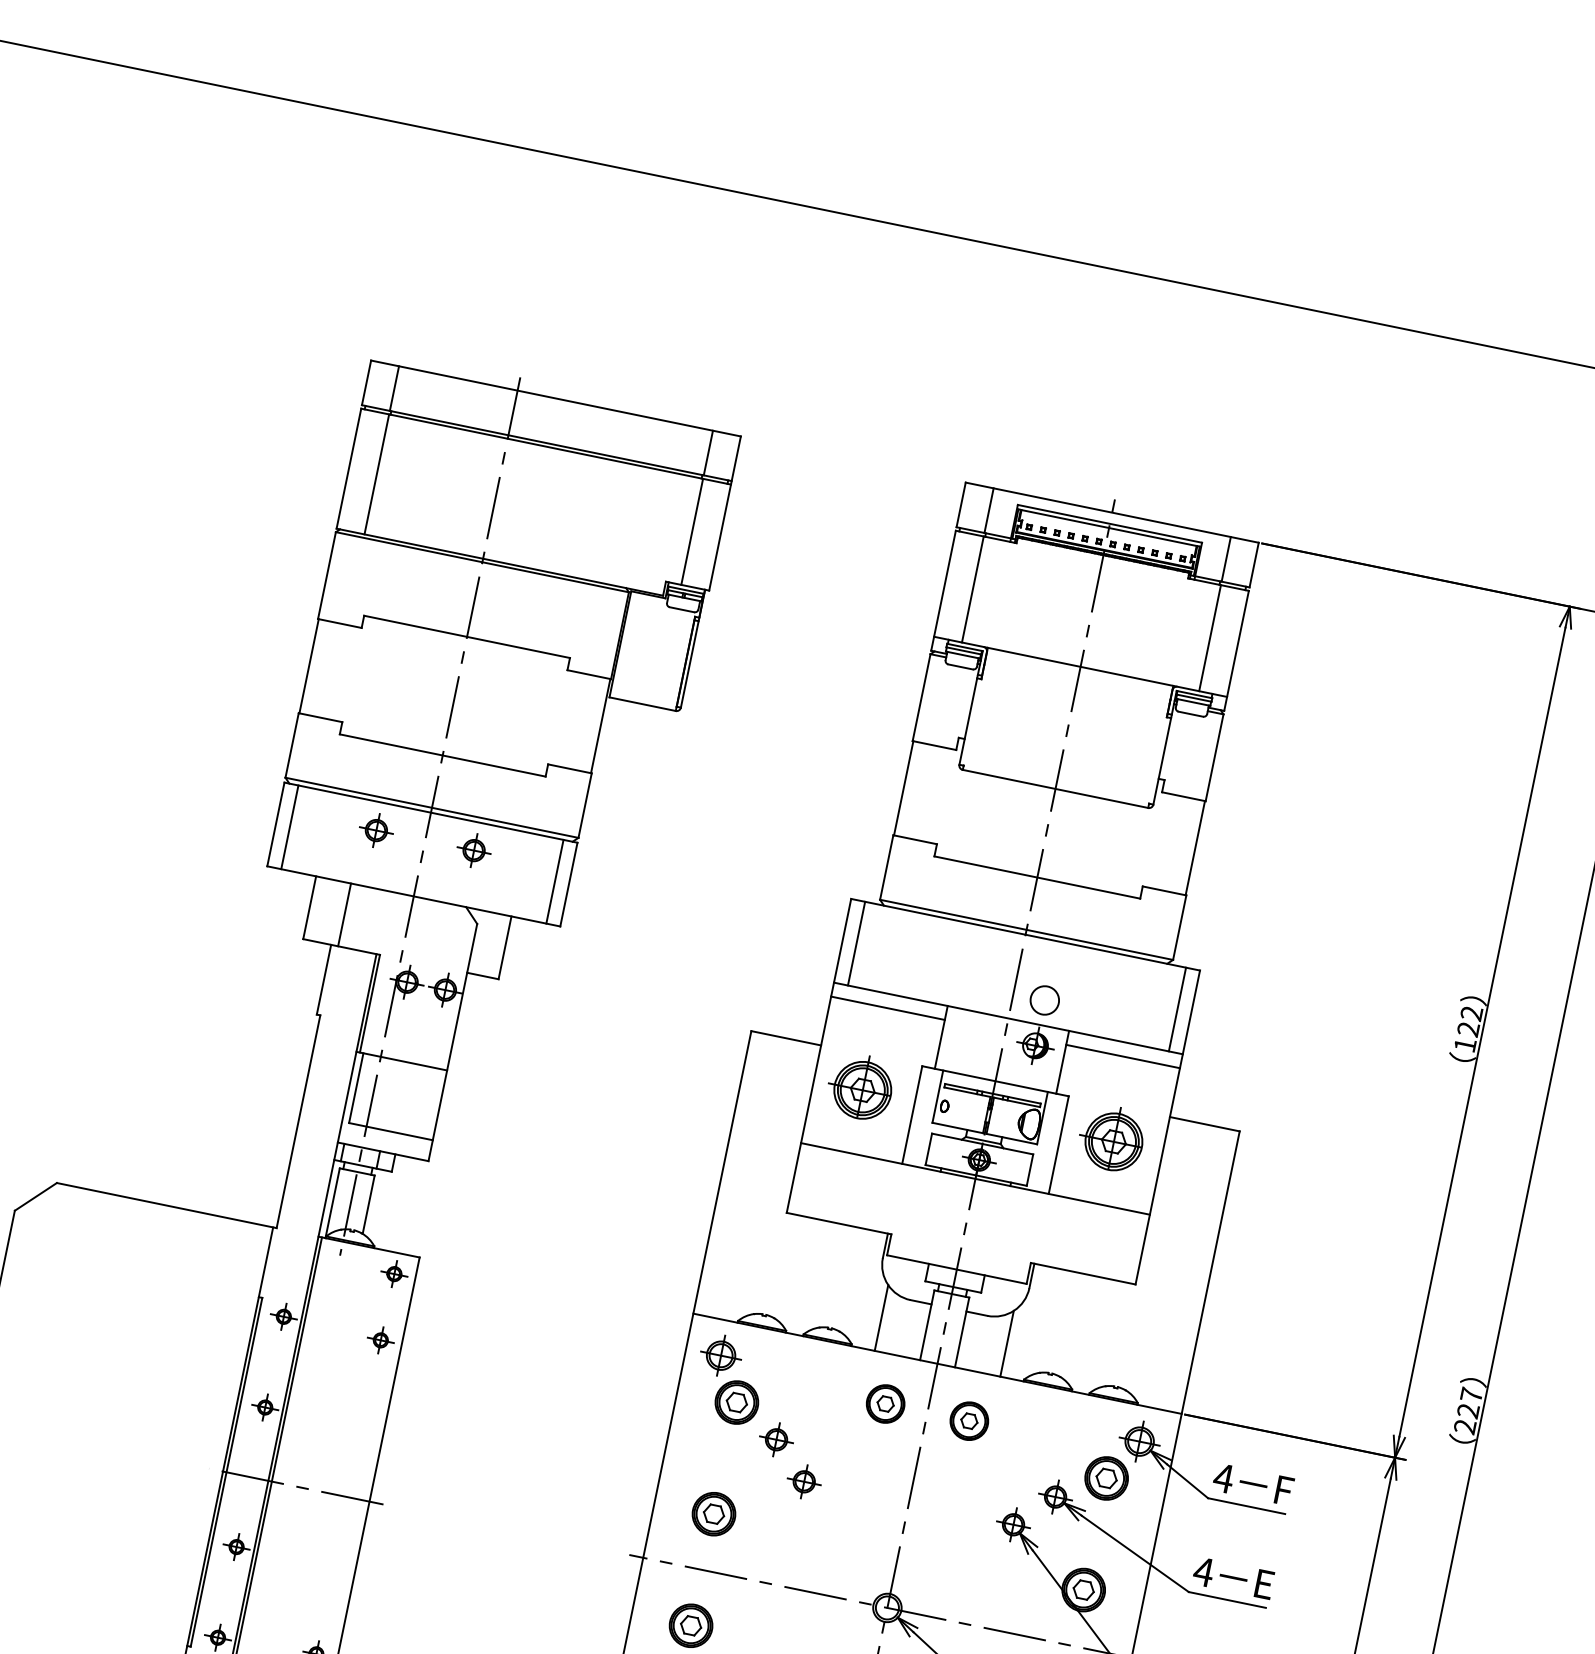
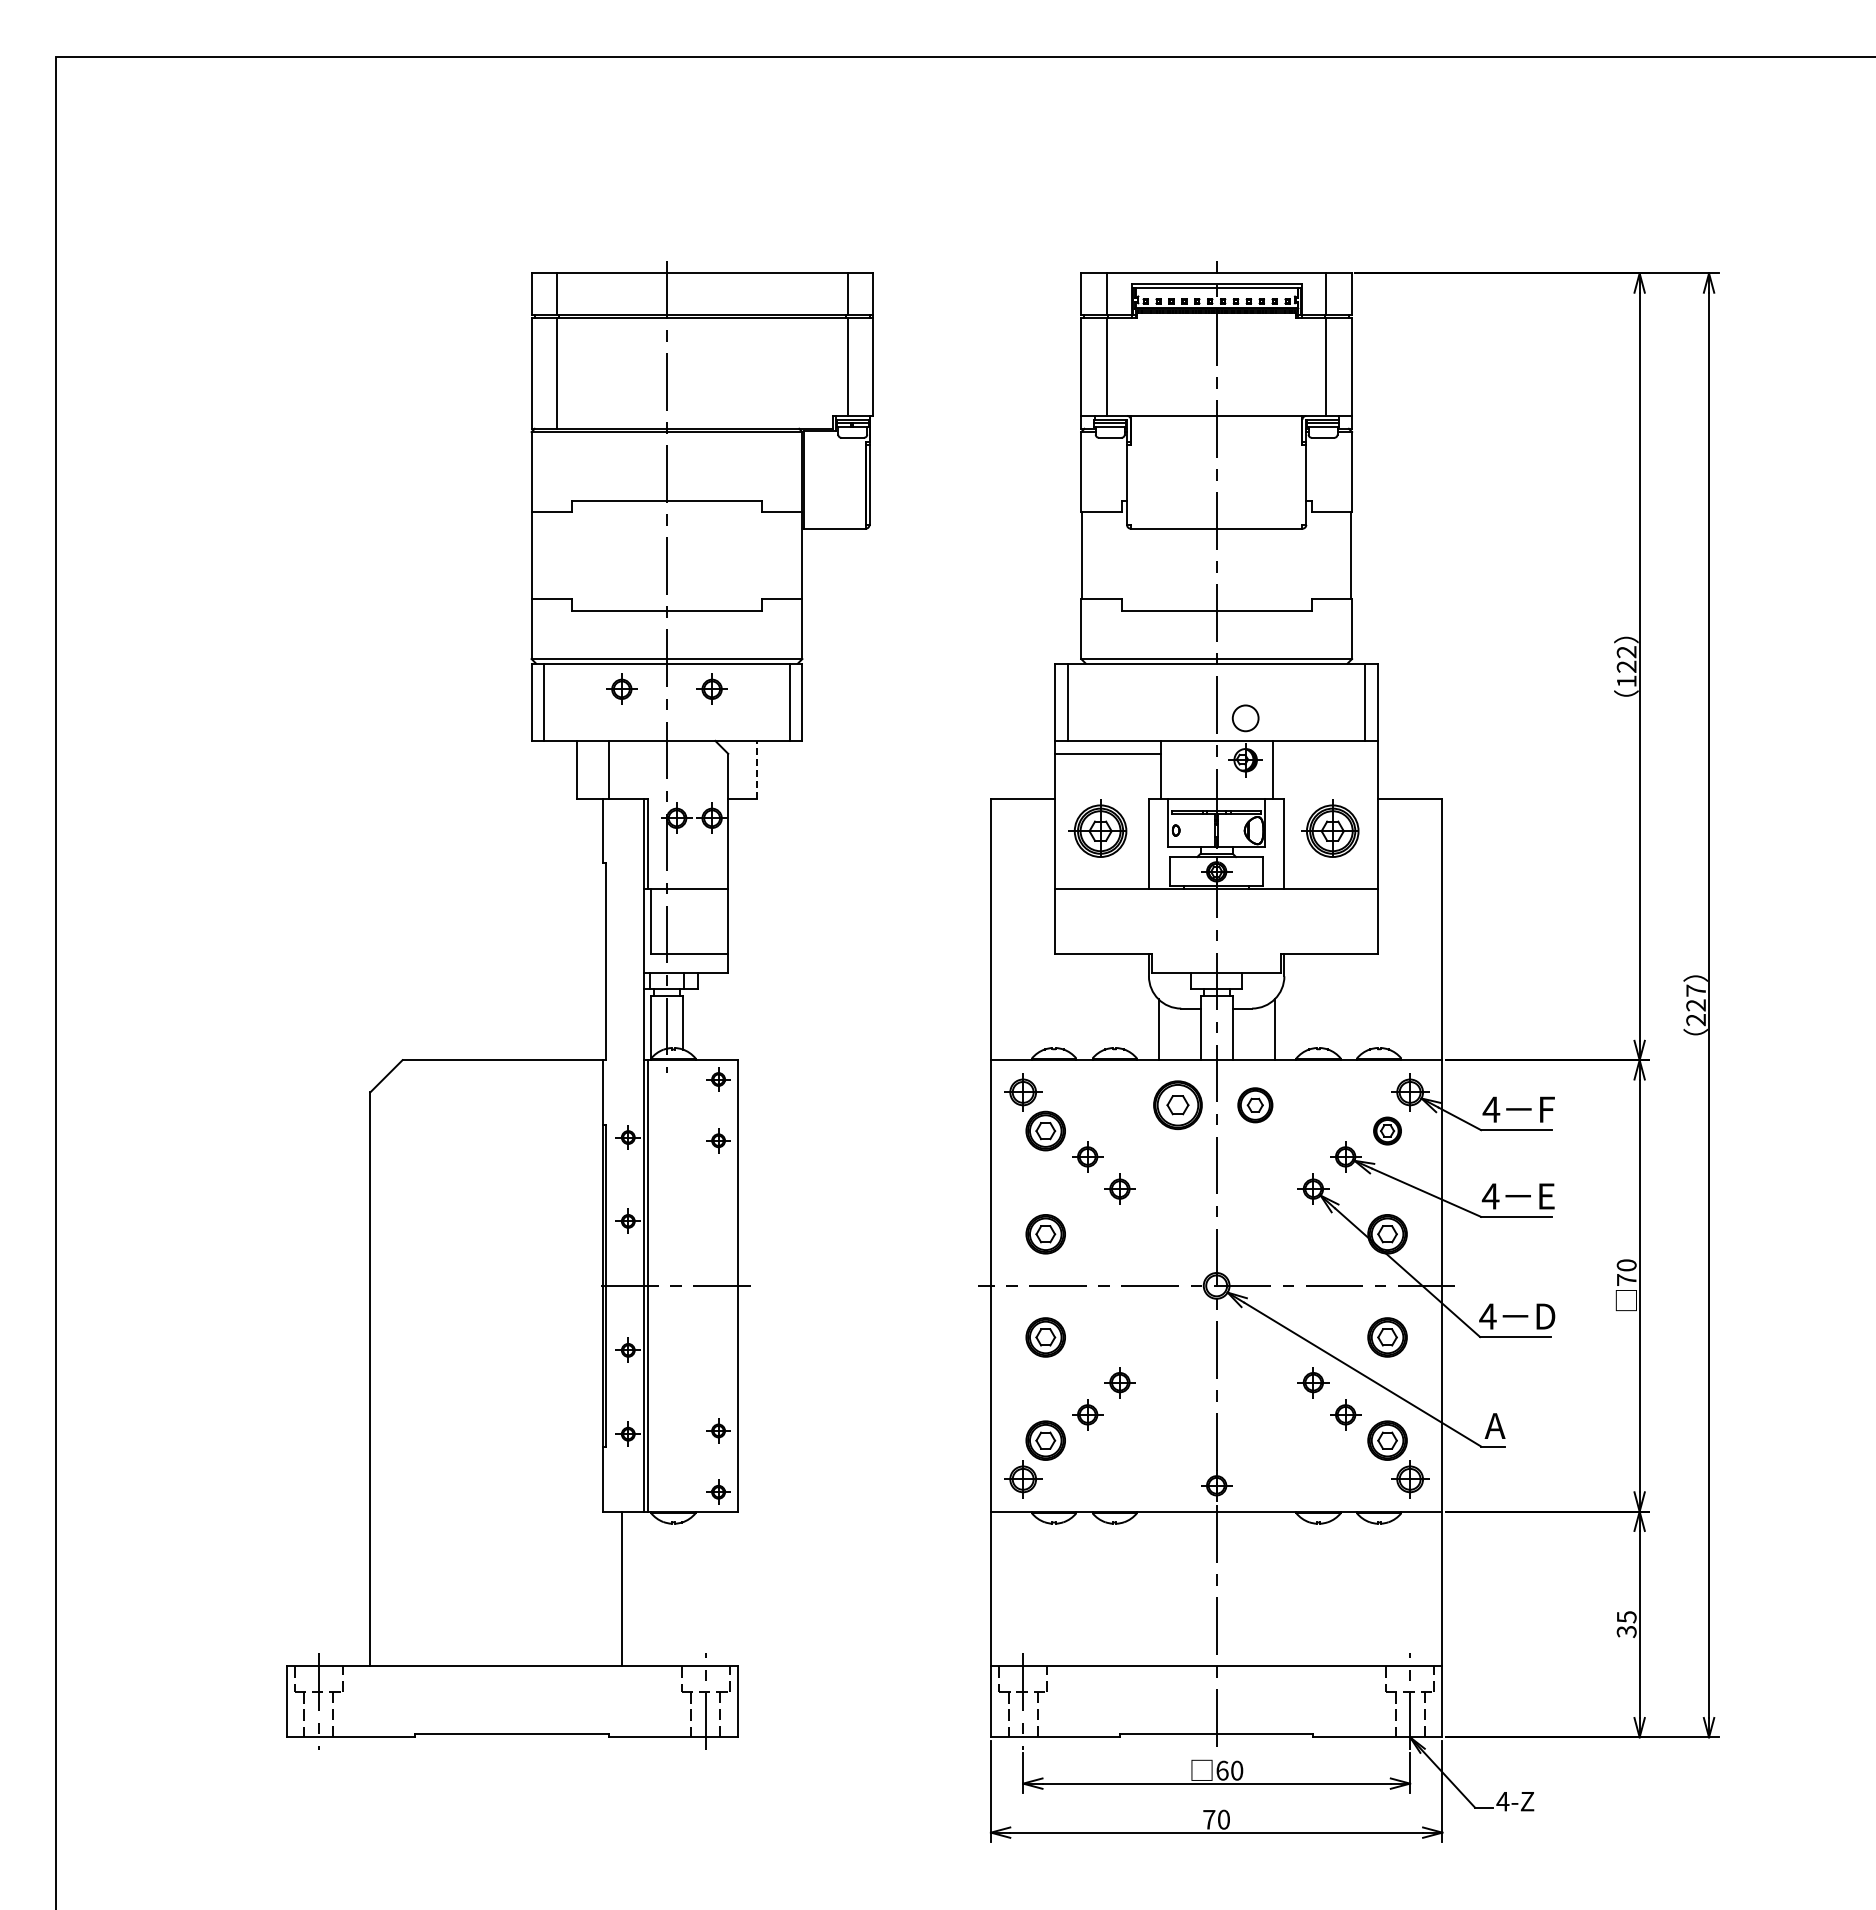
line: (505, 947) -> (757, 769), solid -> dashed
line: (1122, 1055) -> (1324, 753), removed
part: (885, 1404) -> (1177, 1105), size x1.4
part: (1106, 1477) -> (1387, 1130), size x0.7

